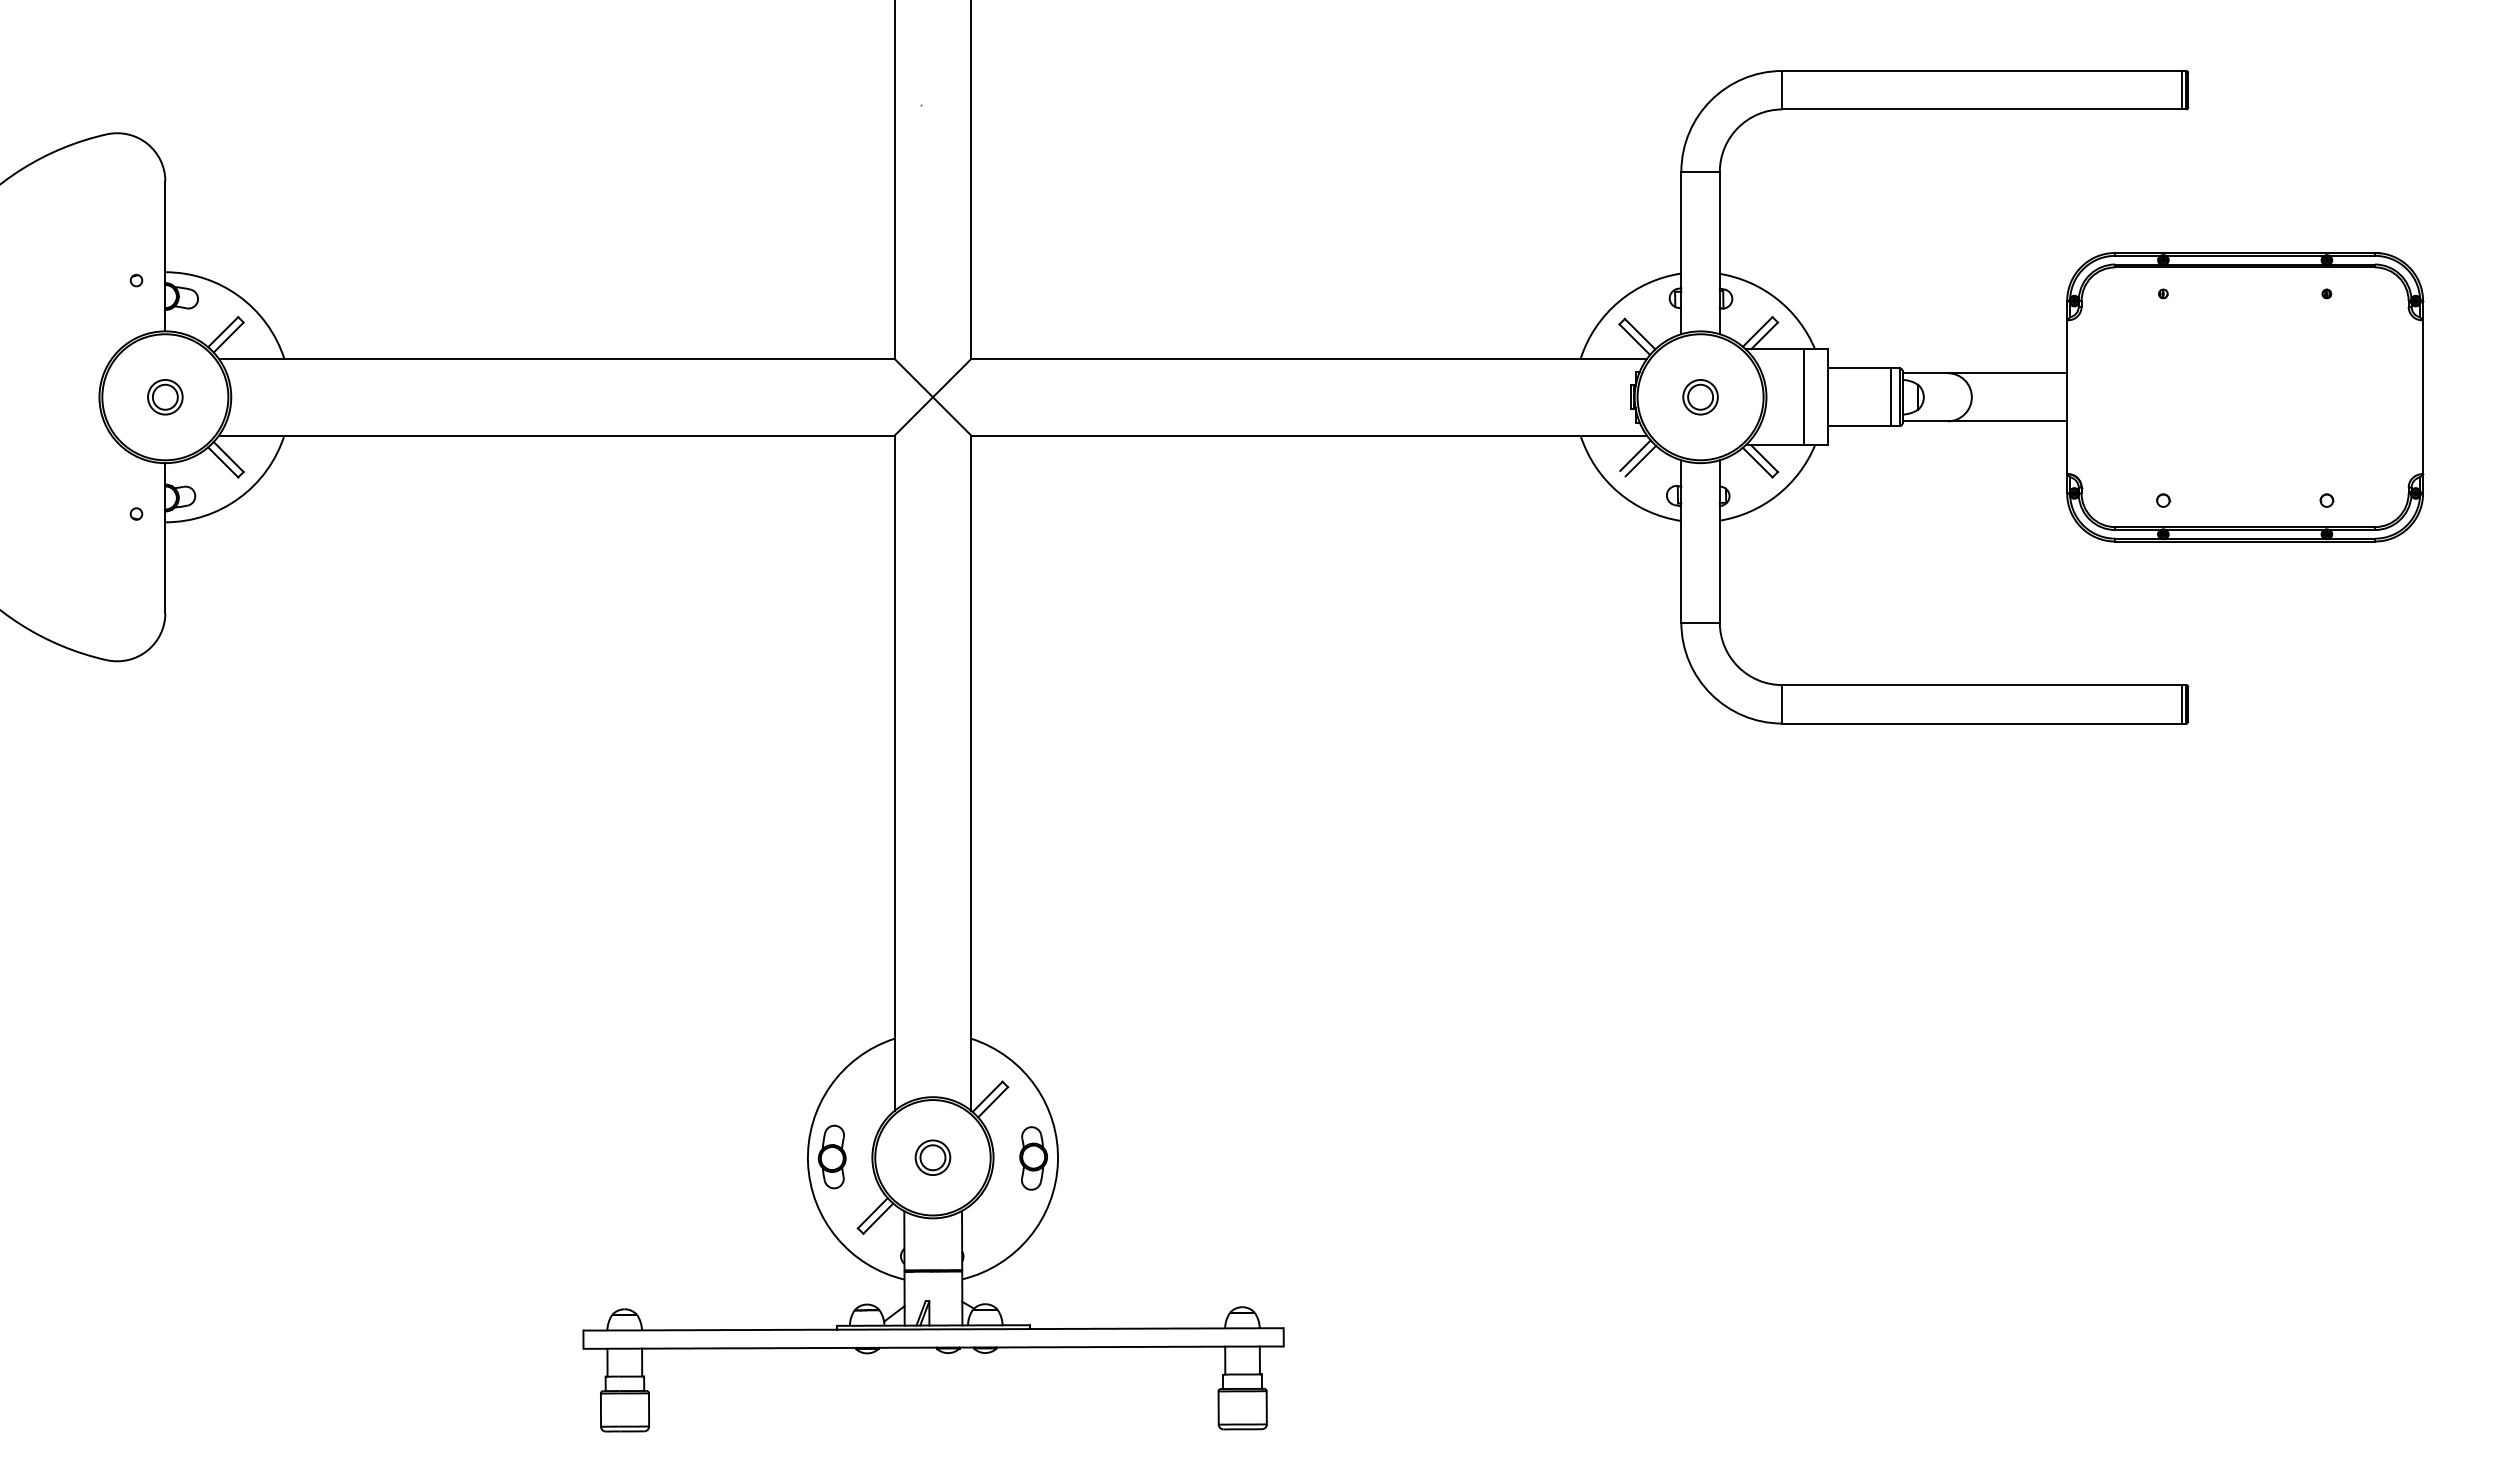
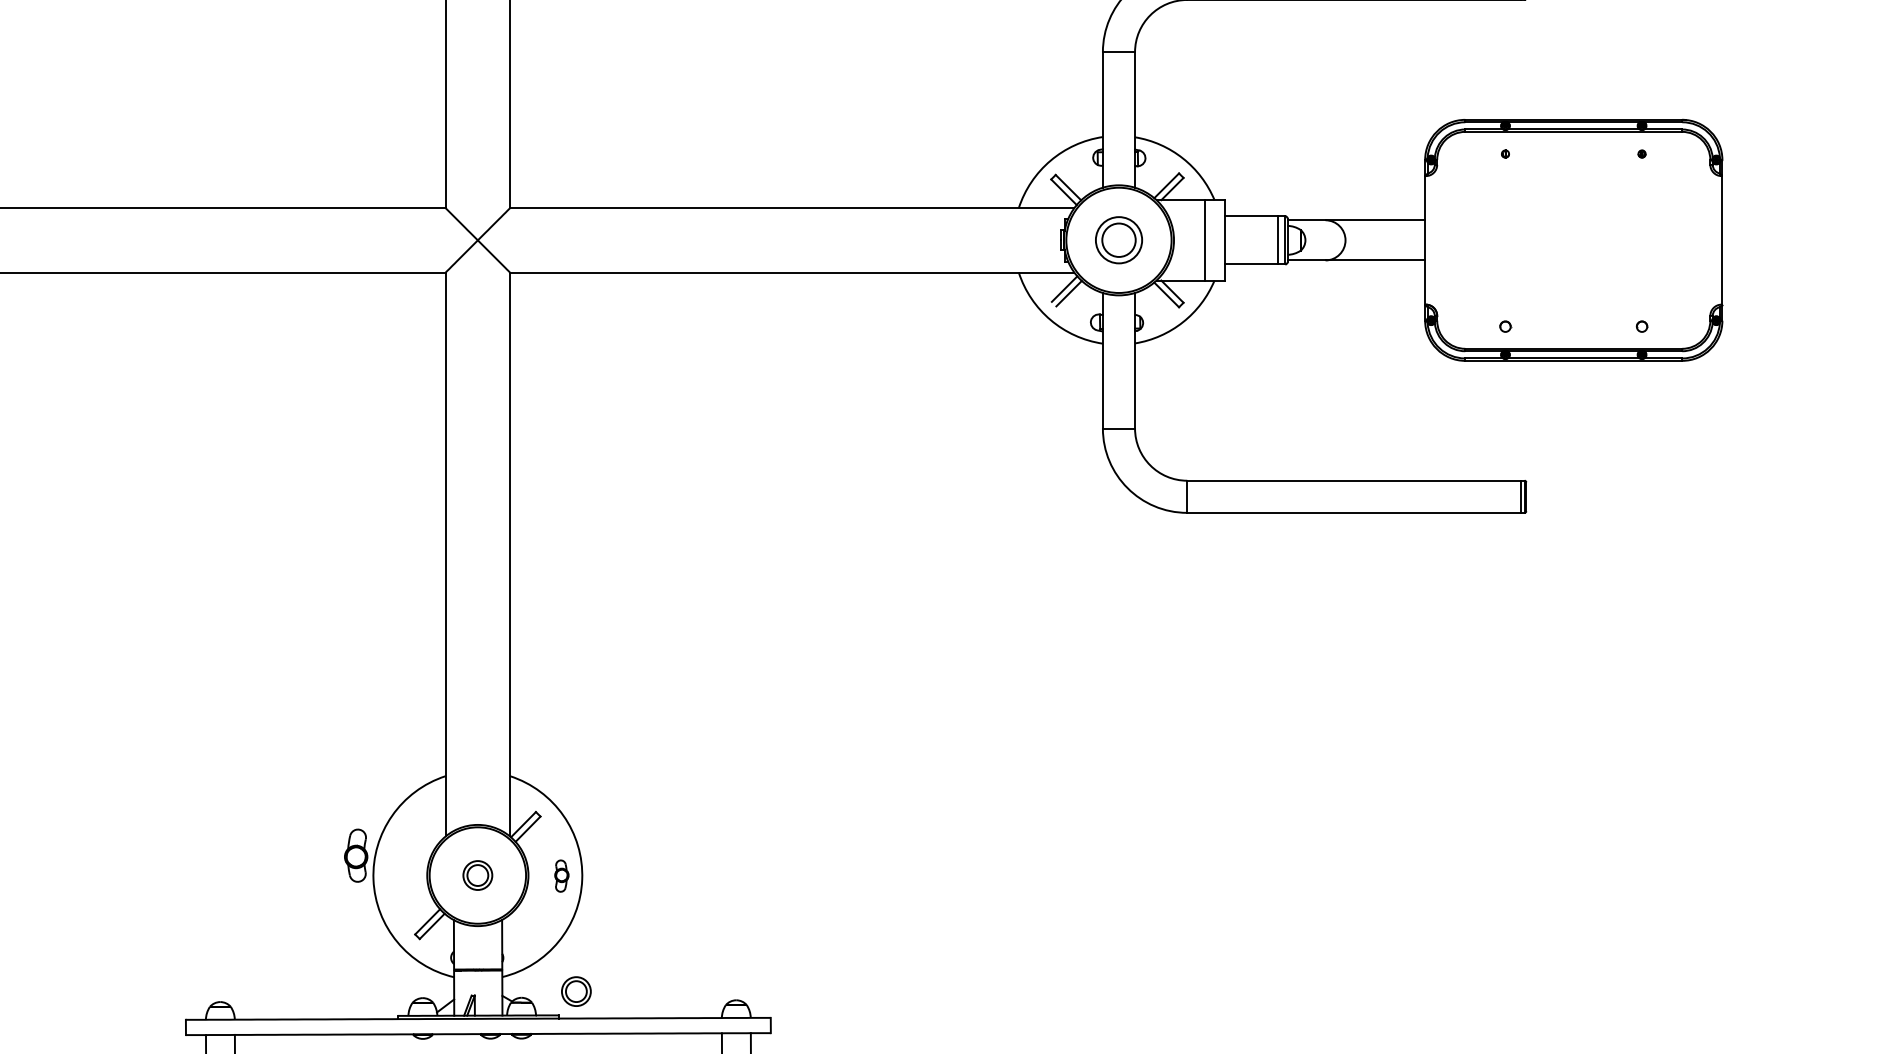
part: (1700, 397) -> (1118, 240), size x1.6
part: (831, 1156) -> (355, 855), moved
part: (1033, 1158) -> (561, 876), size x0.6
part: (1050, 1296) -> (576, 991), added

